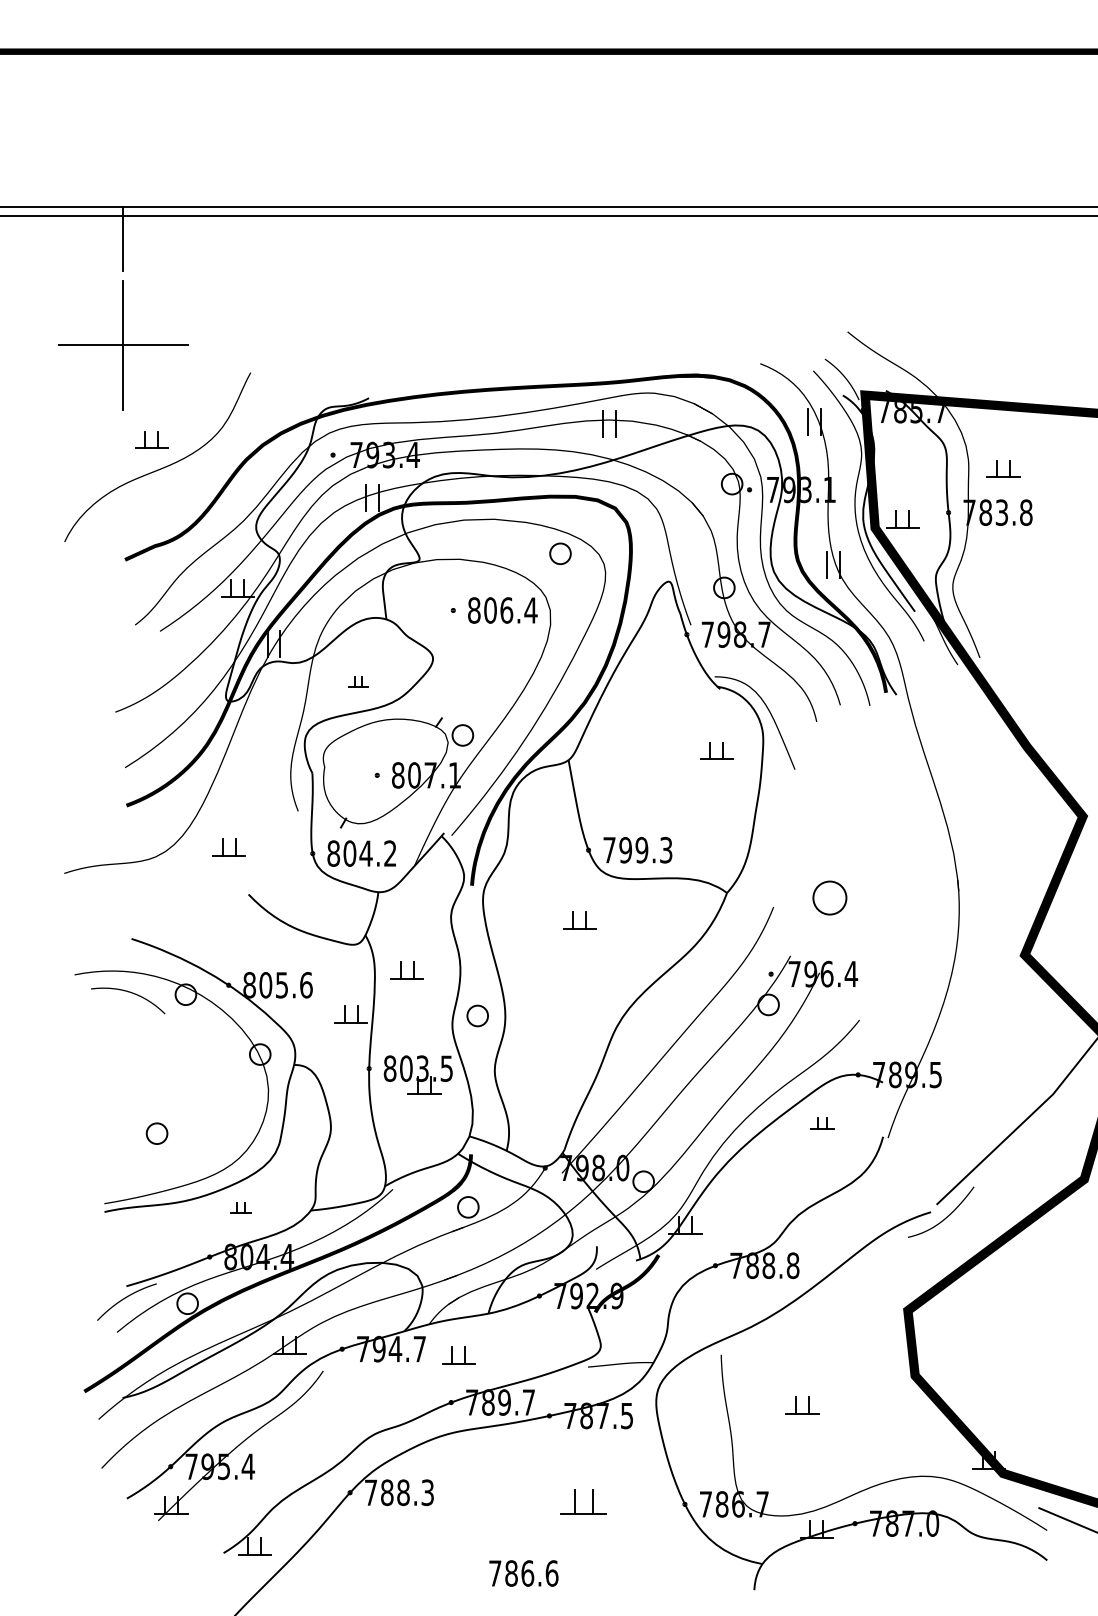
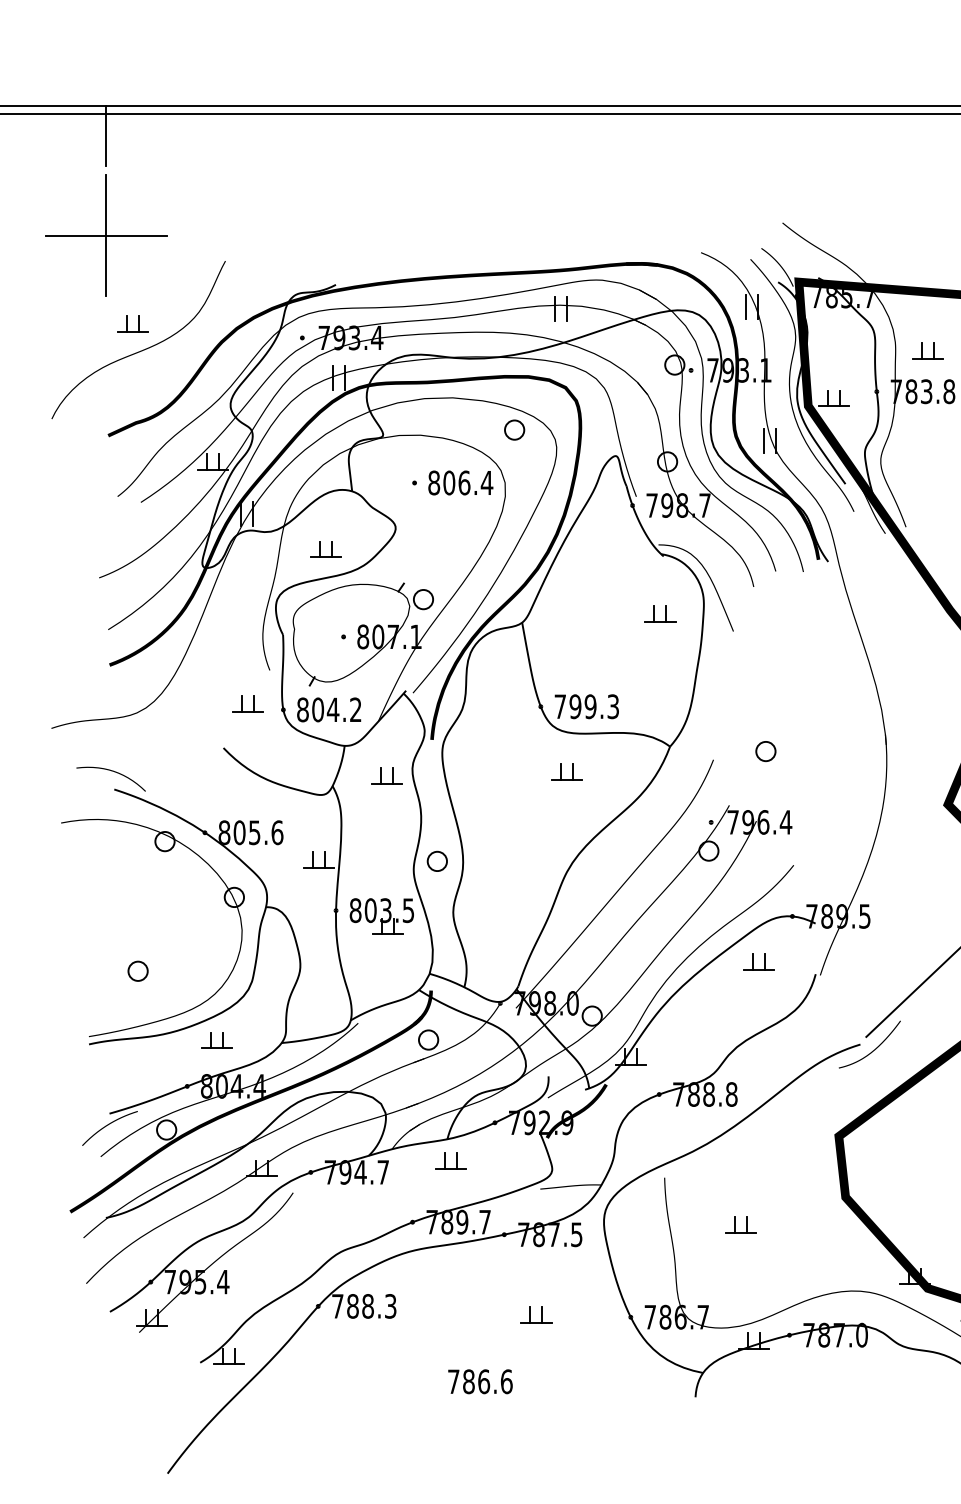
part: (358, 681) -> (326, 549), size x1.67
part: (228, 847) -> (247, 704), moved
part: (829, 898) -> (765, 751), size x0.62
part: (579, 920) -> (566, 772), moved
part: (406, 970) -> (386, 776), moved
curve: (131, 993) -> (114, 772), moved
part: (822, 1123) -> (759, 961), size x1.43
part: (240, 1207) -> (215, 1040), size x1.67
part: (458, 1355) -> (451, 1160), moved
part: (583, 1501) -> (536, 1314), size x0.71

